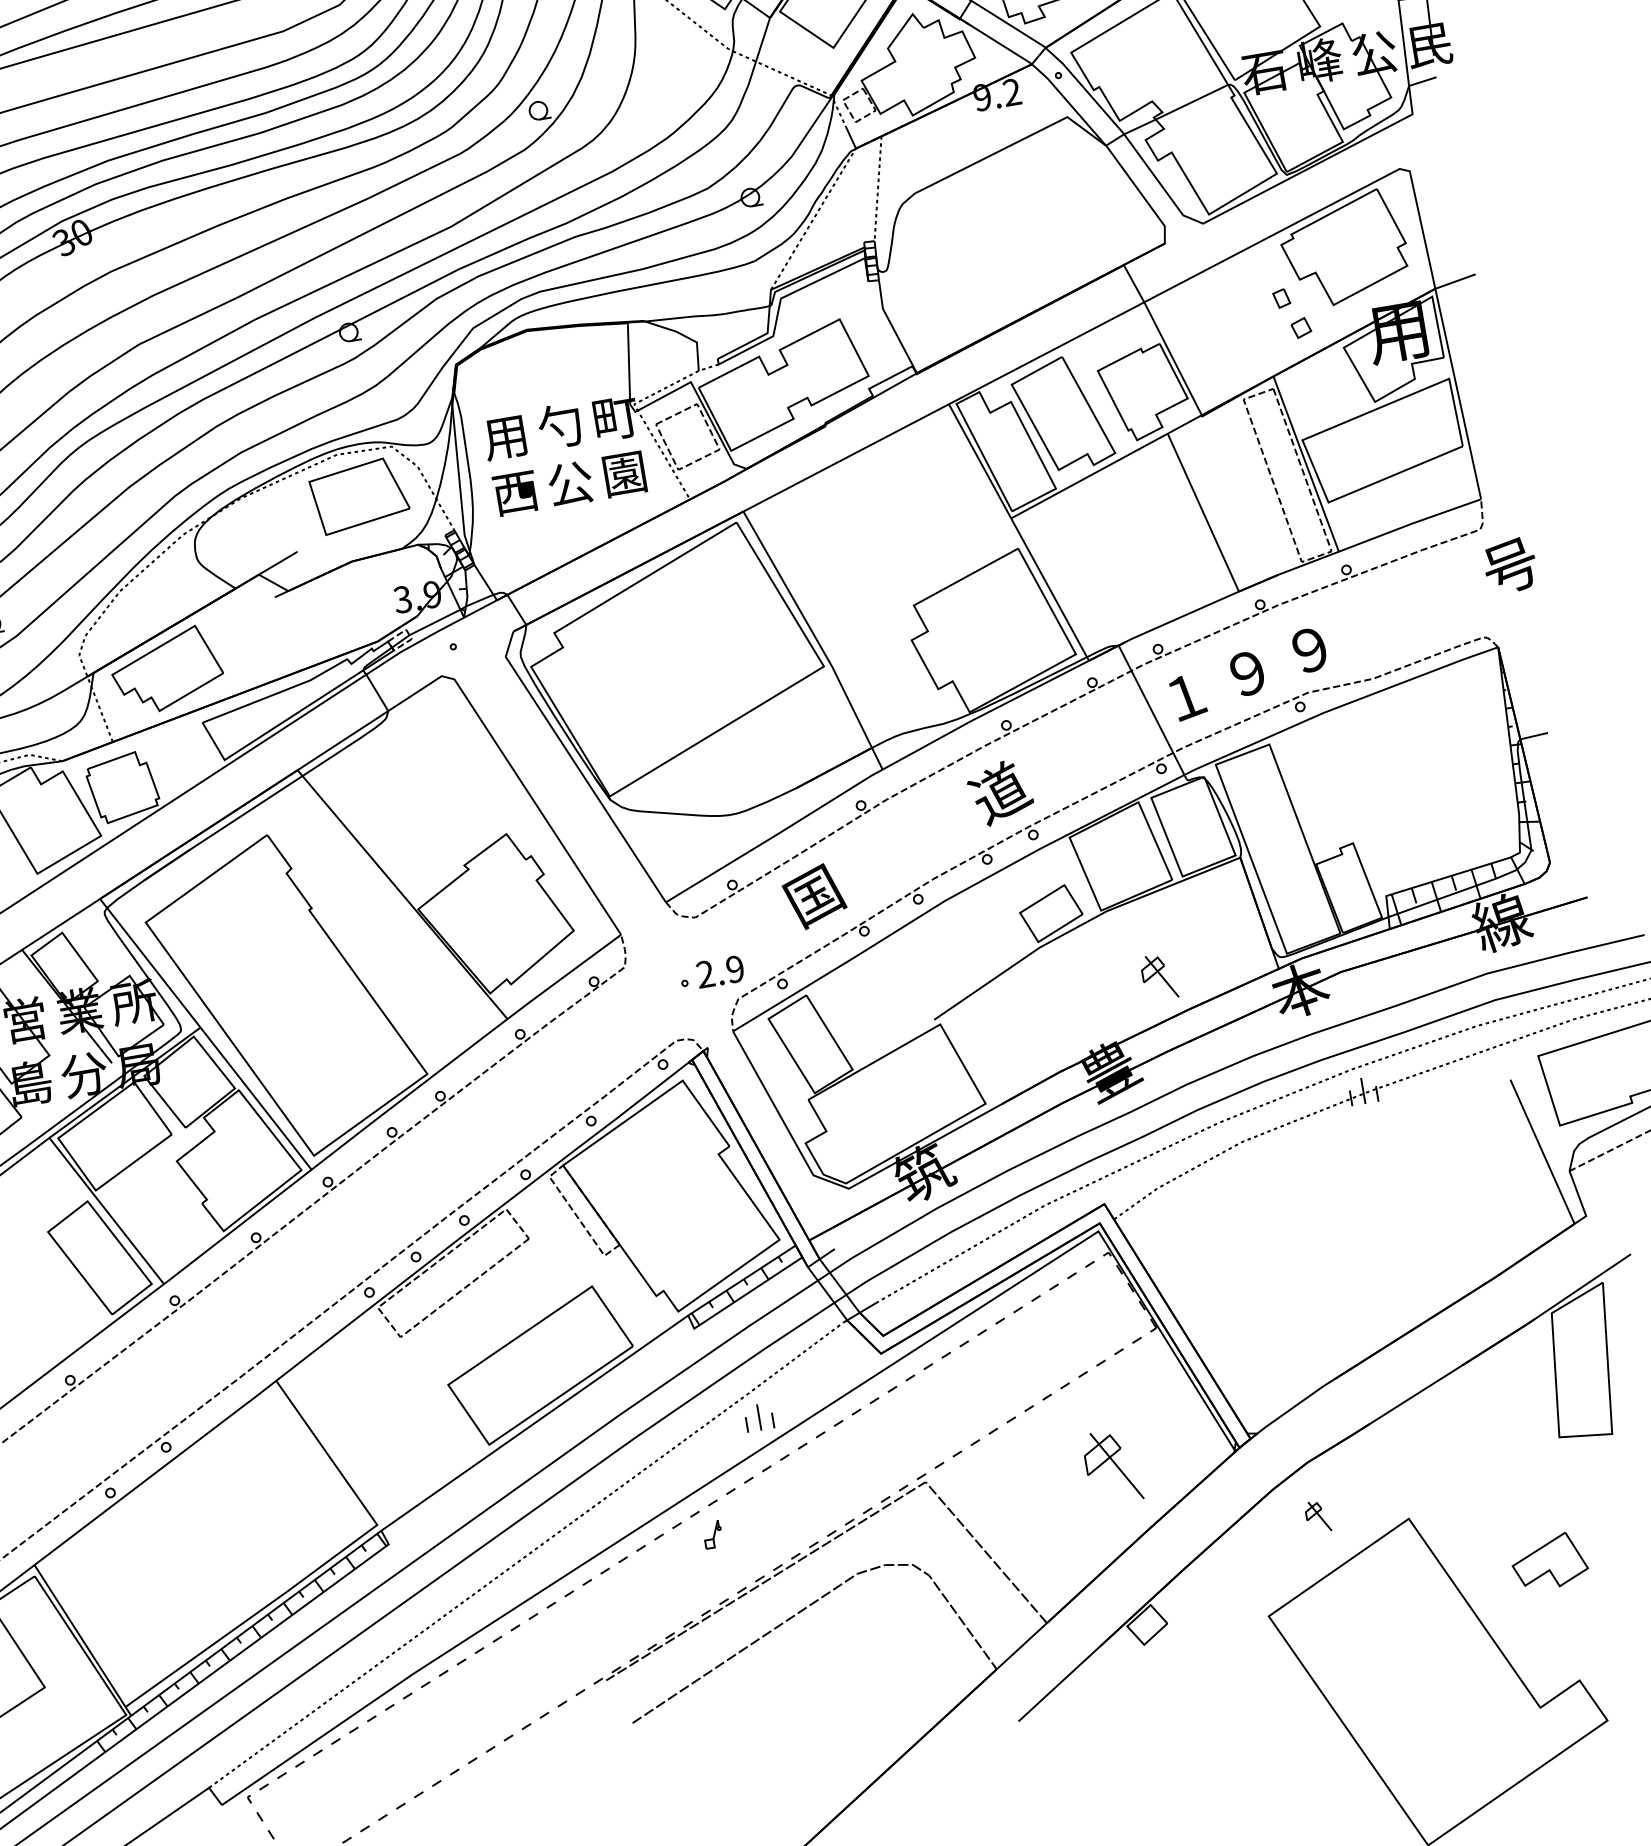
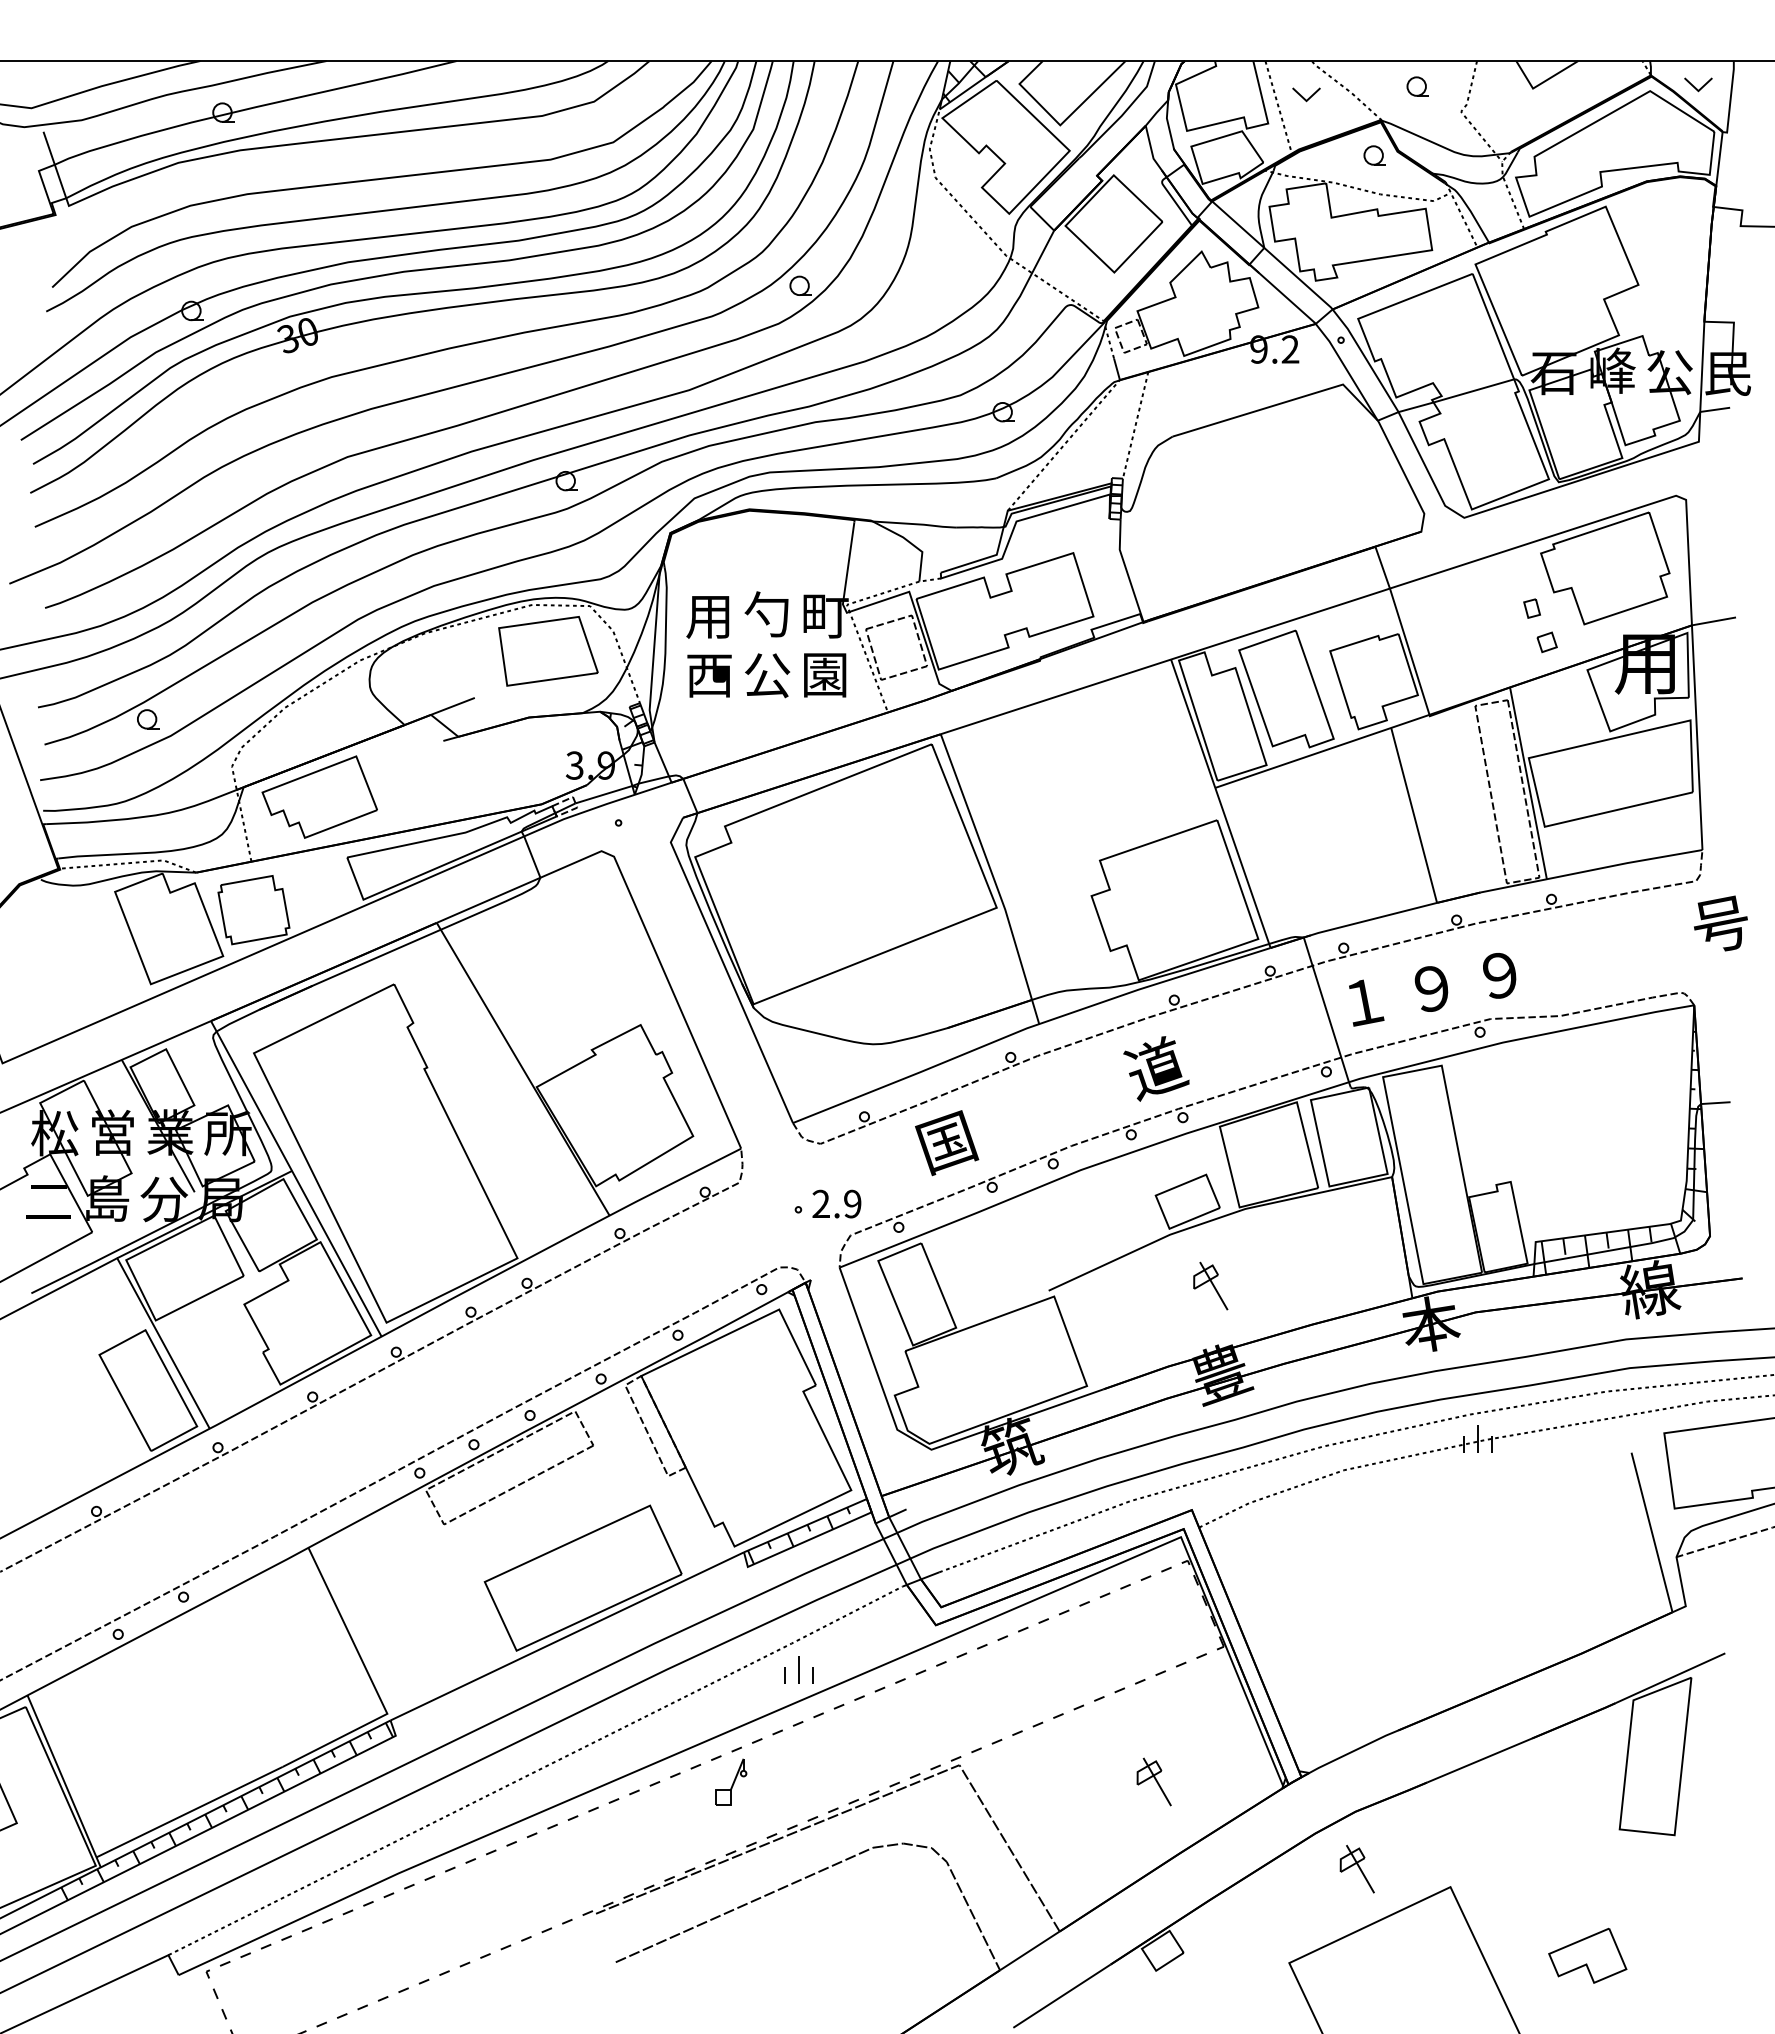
part: (1158, 976) -> (1210, 1285), moved
part: (1111, 1466) -> (1153, 1781), size x0.62
part: (1317, 1517) -> (1356, 1869), size x1.43
part: (713, 1533) -> (731, 1781), size x1.67

